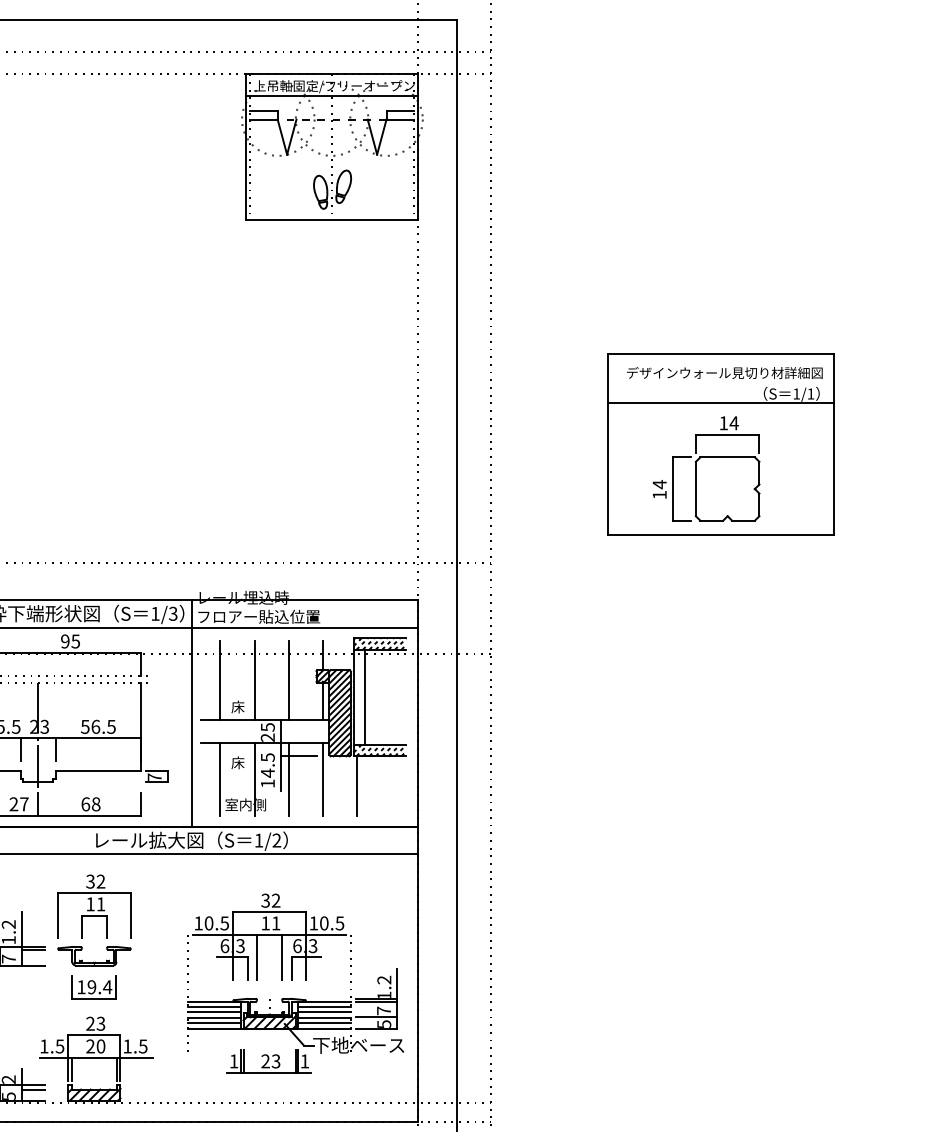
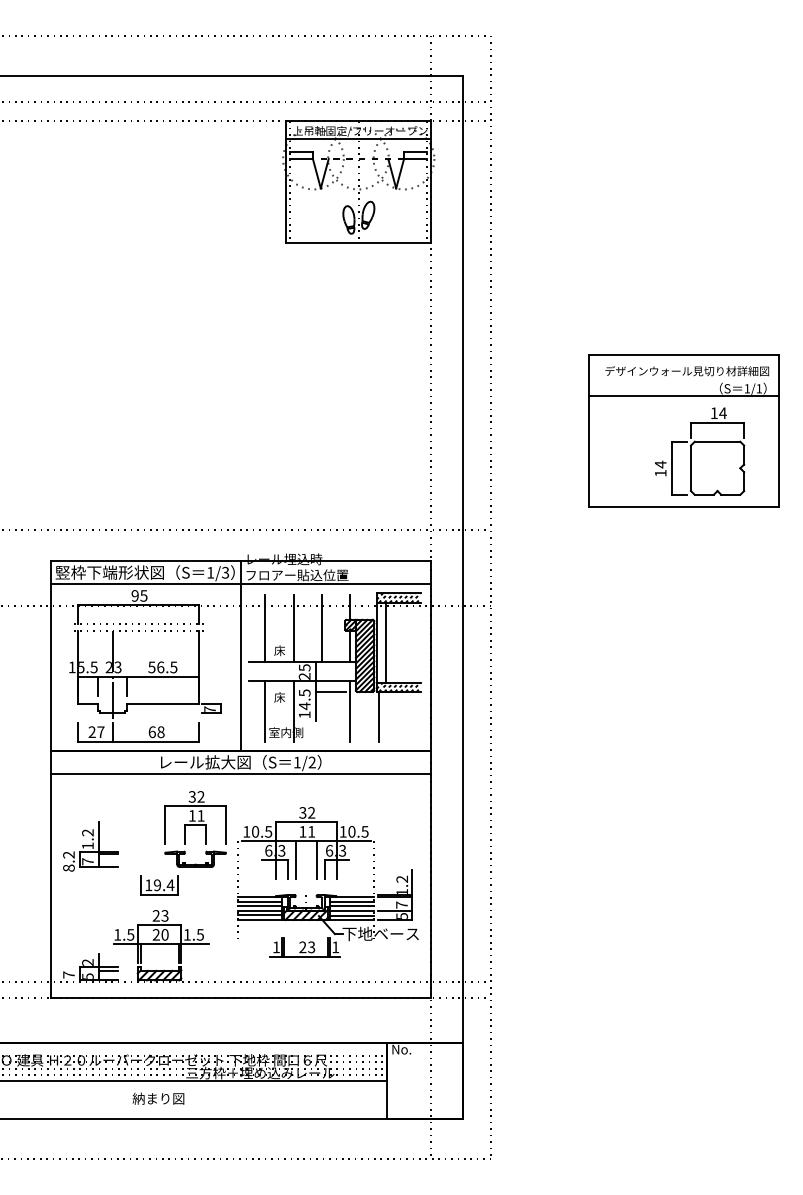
part: (707, 468) -> (700, 451), moved
line: (289, 779) -> (322, 711), removed
part: (94, 920) -> (195, 829), moved

